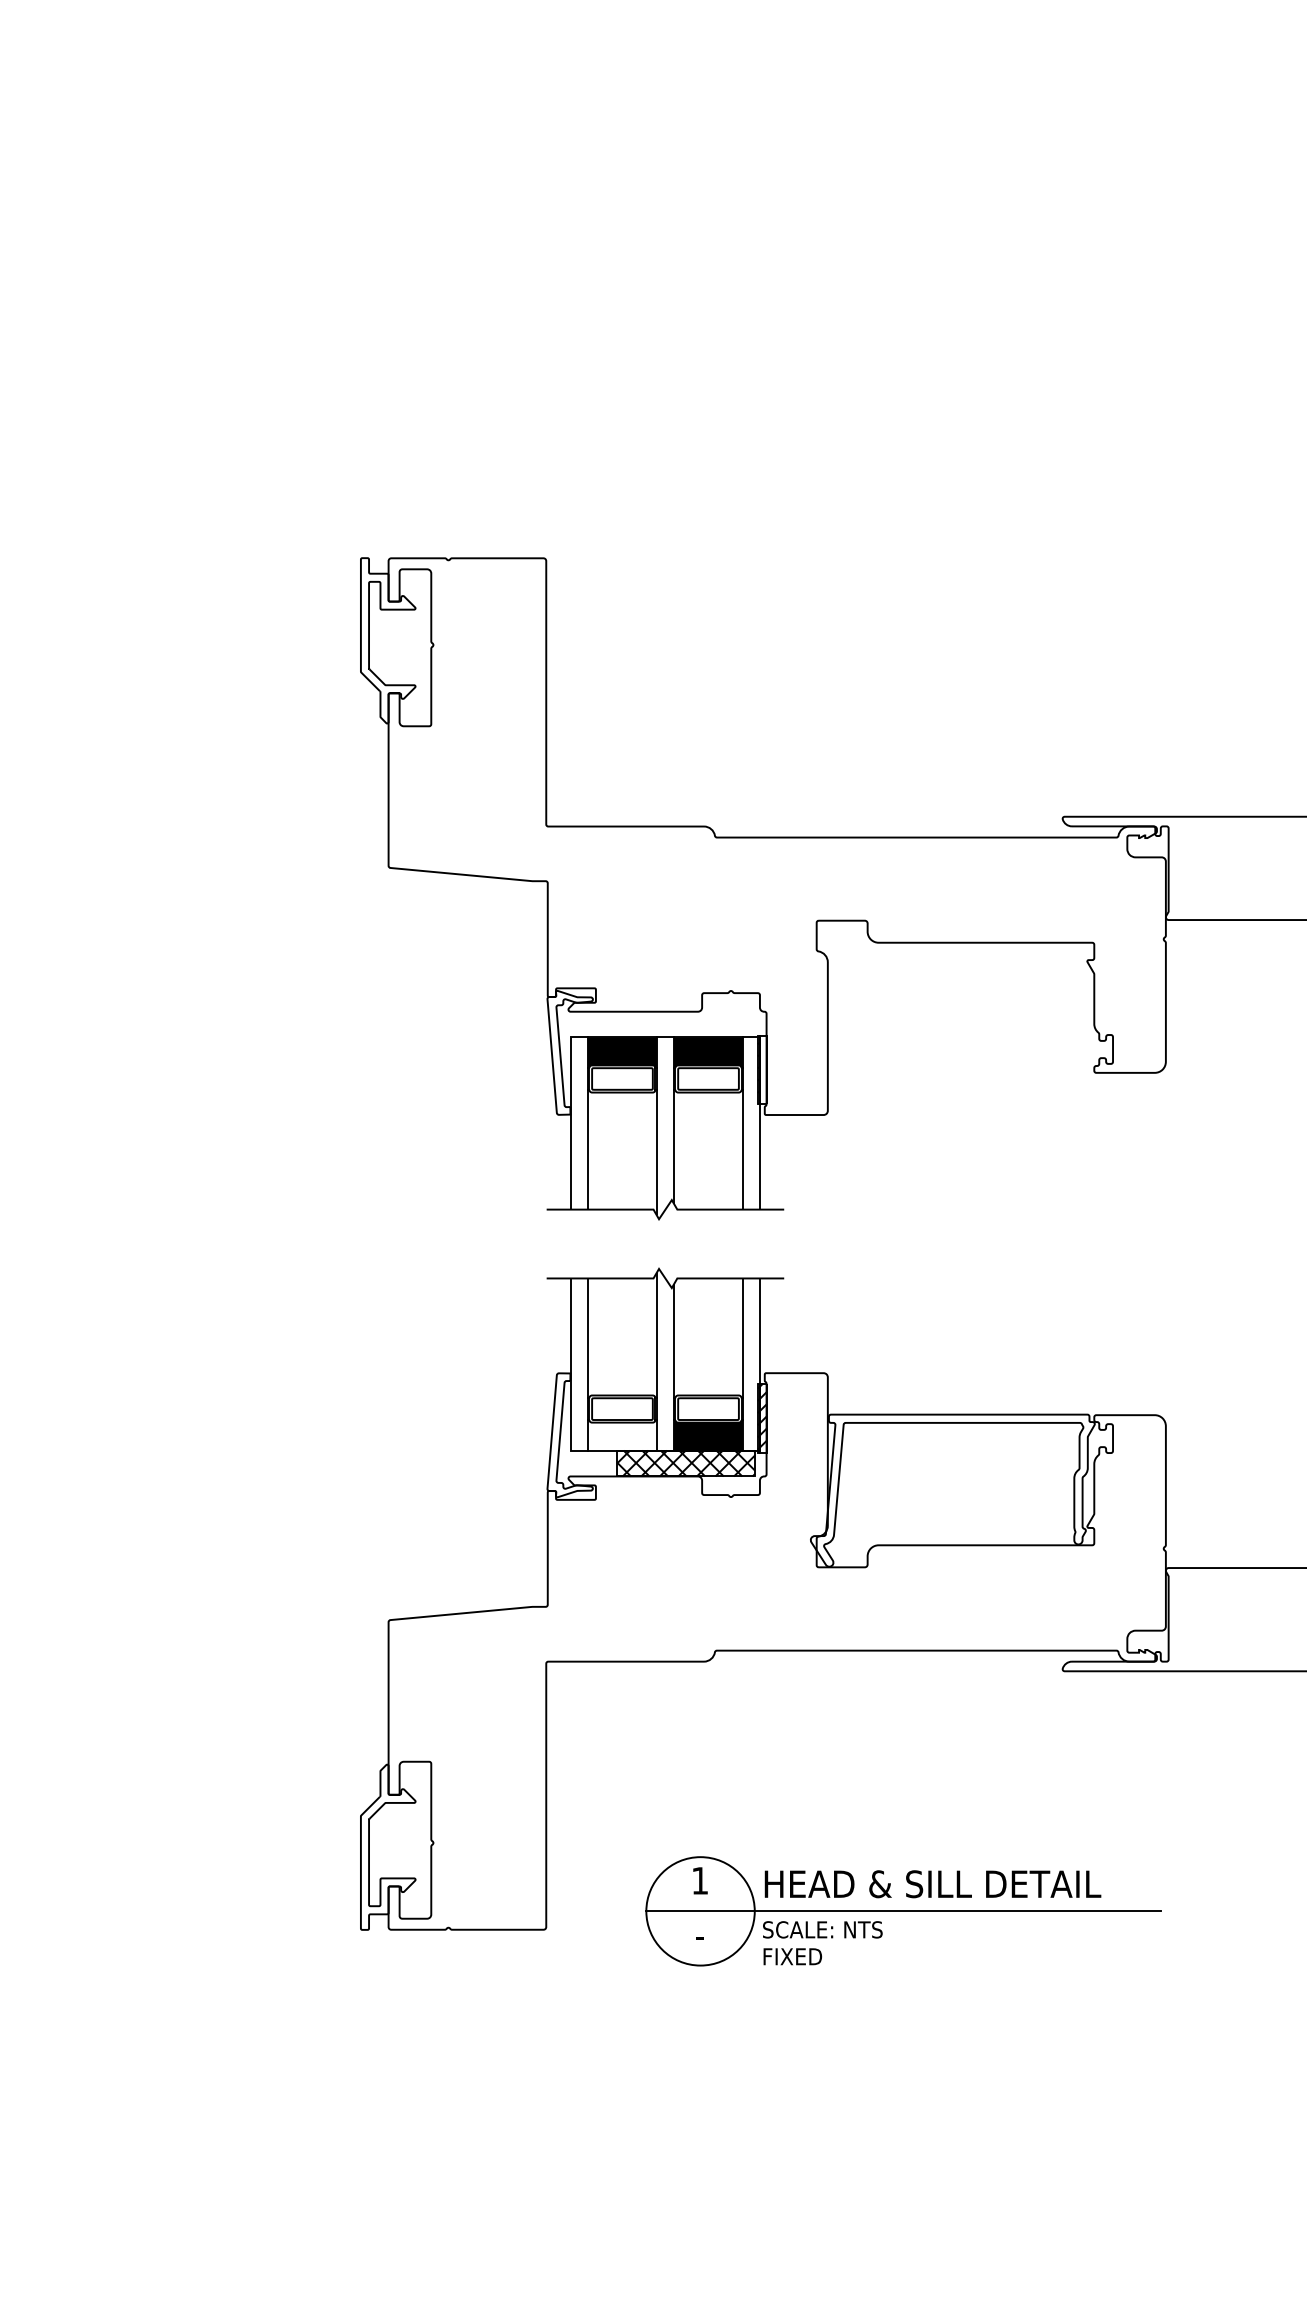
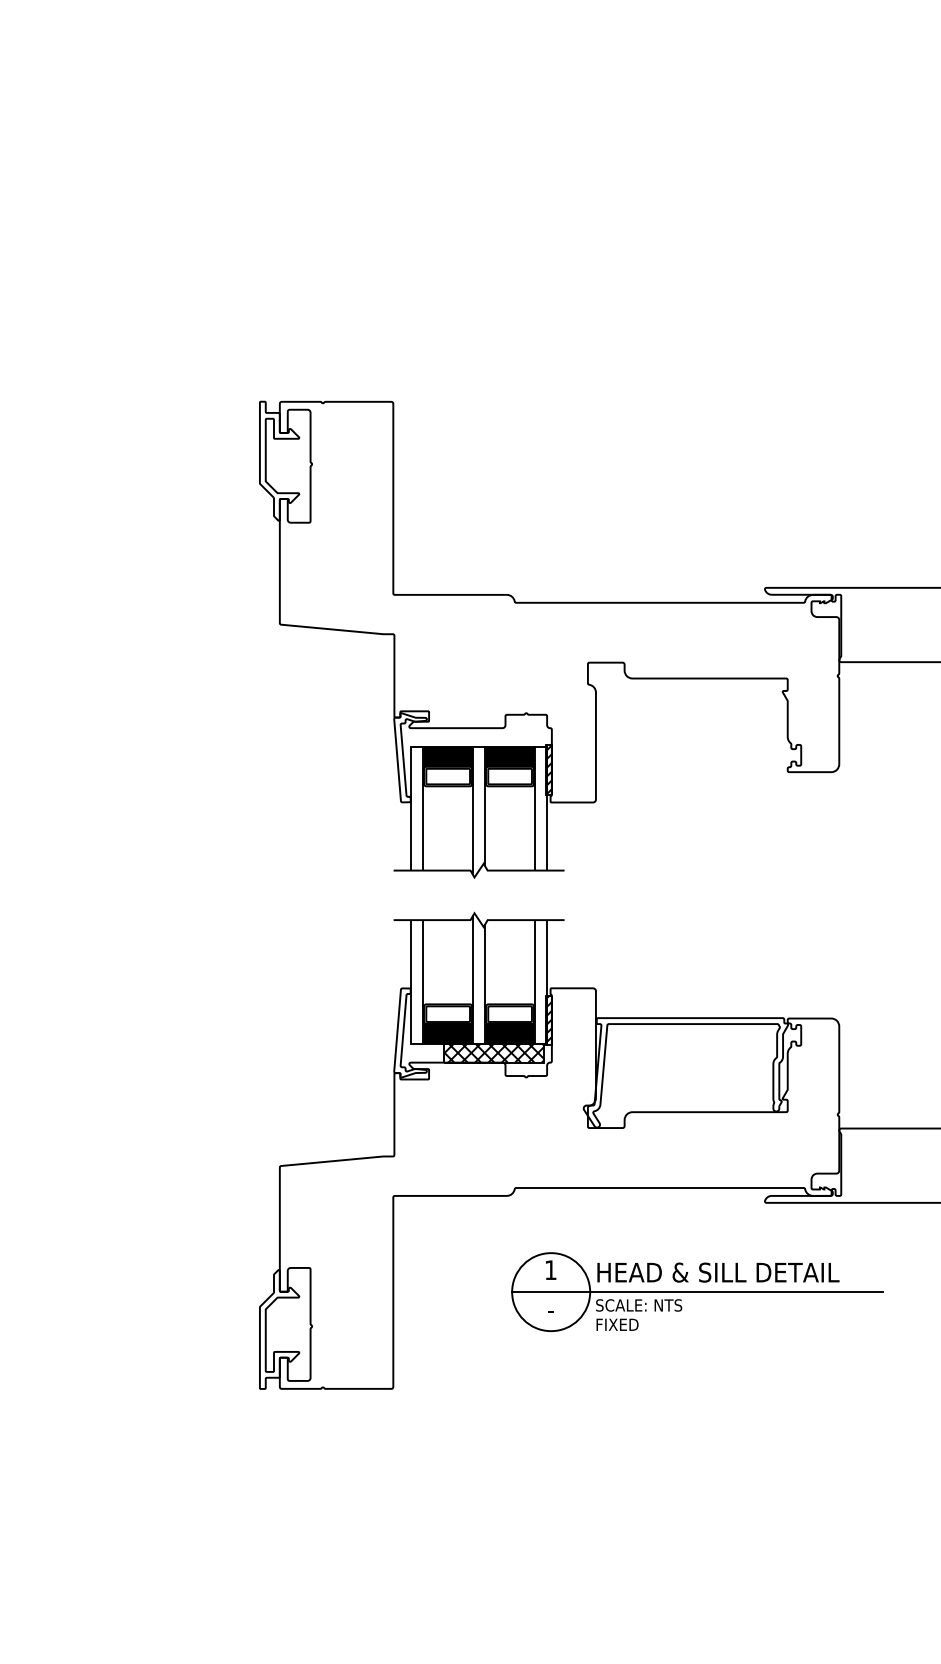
hatch: (763, 1069) -> (549, 769), added
fill: (621, 1435) -> (447, 1033), added
part: (903, 1911) -> (697, 1292), moved

